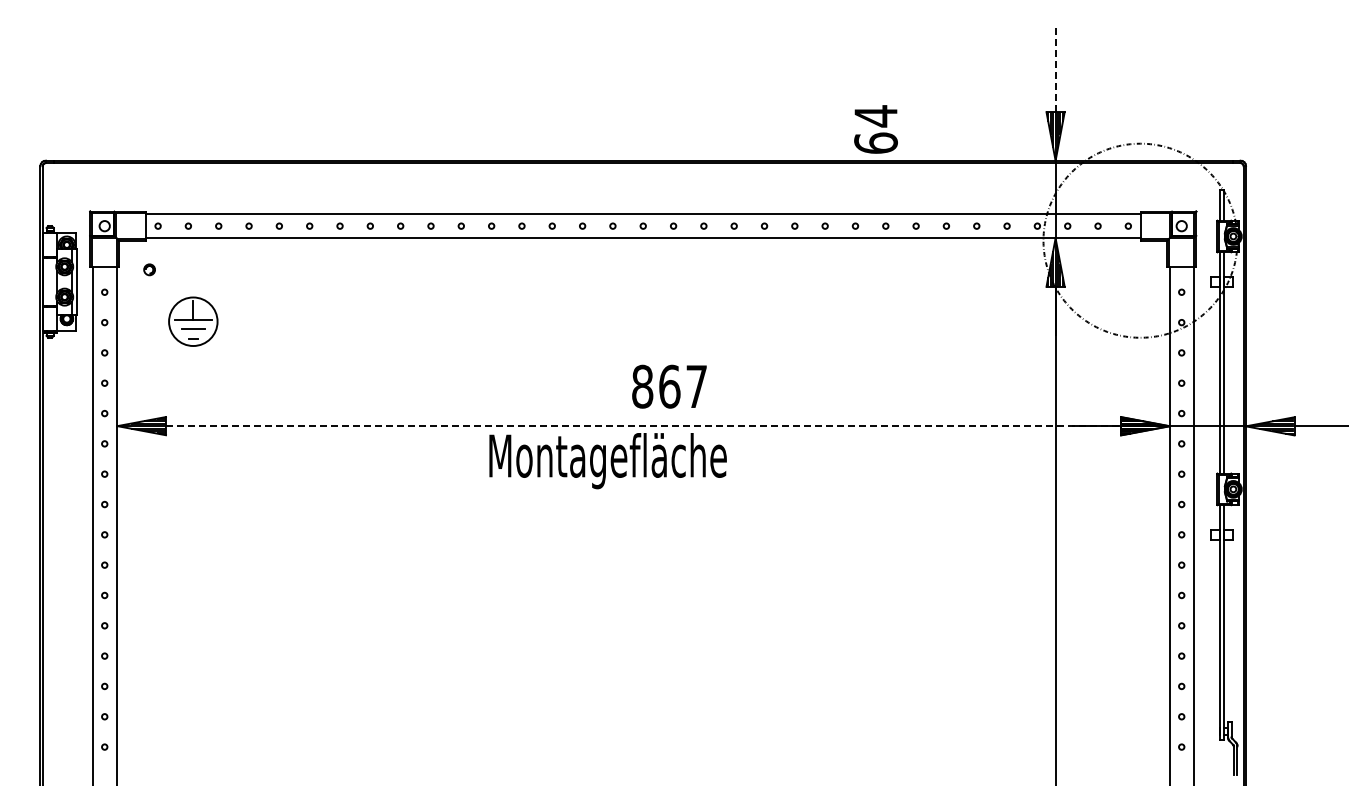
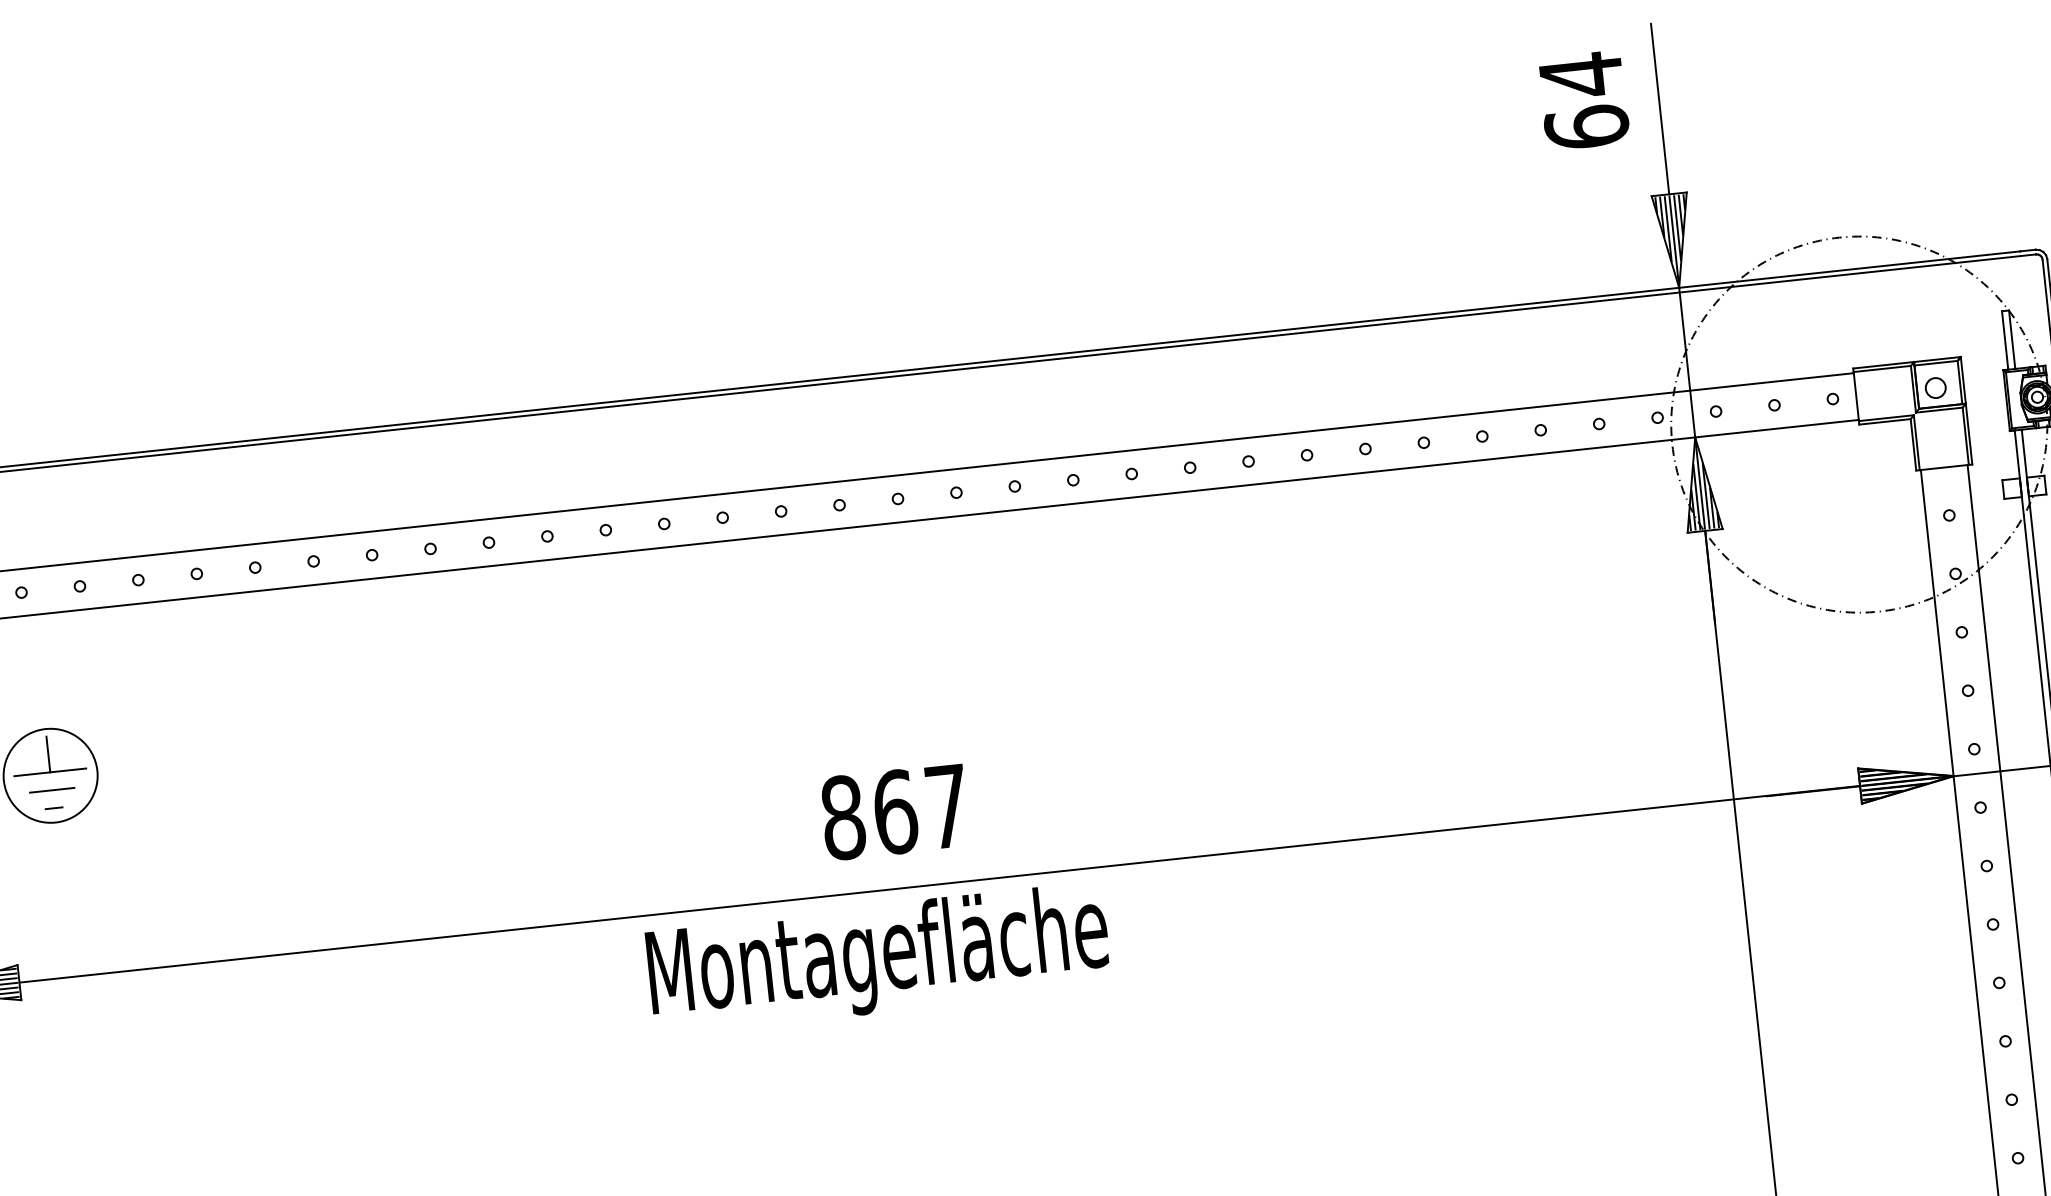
line: (1055, 67) -> (1659, 108), dashed -> solid
text: (875, 129) -> (1582, 100), moved
text: (669, 386) -> (894, 811), moved
line: (643, 426) -> (939, 884), dashed -> solid

